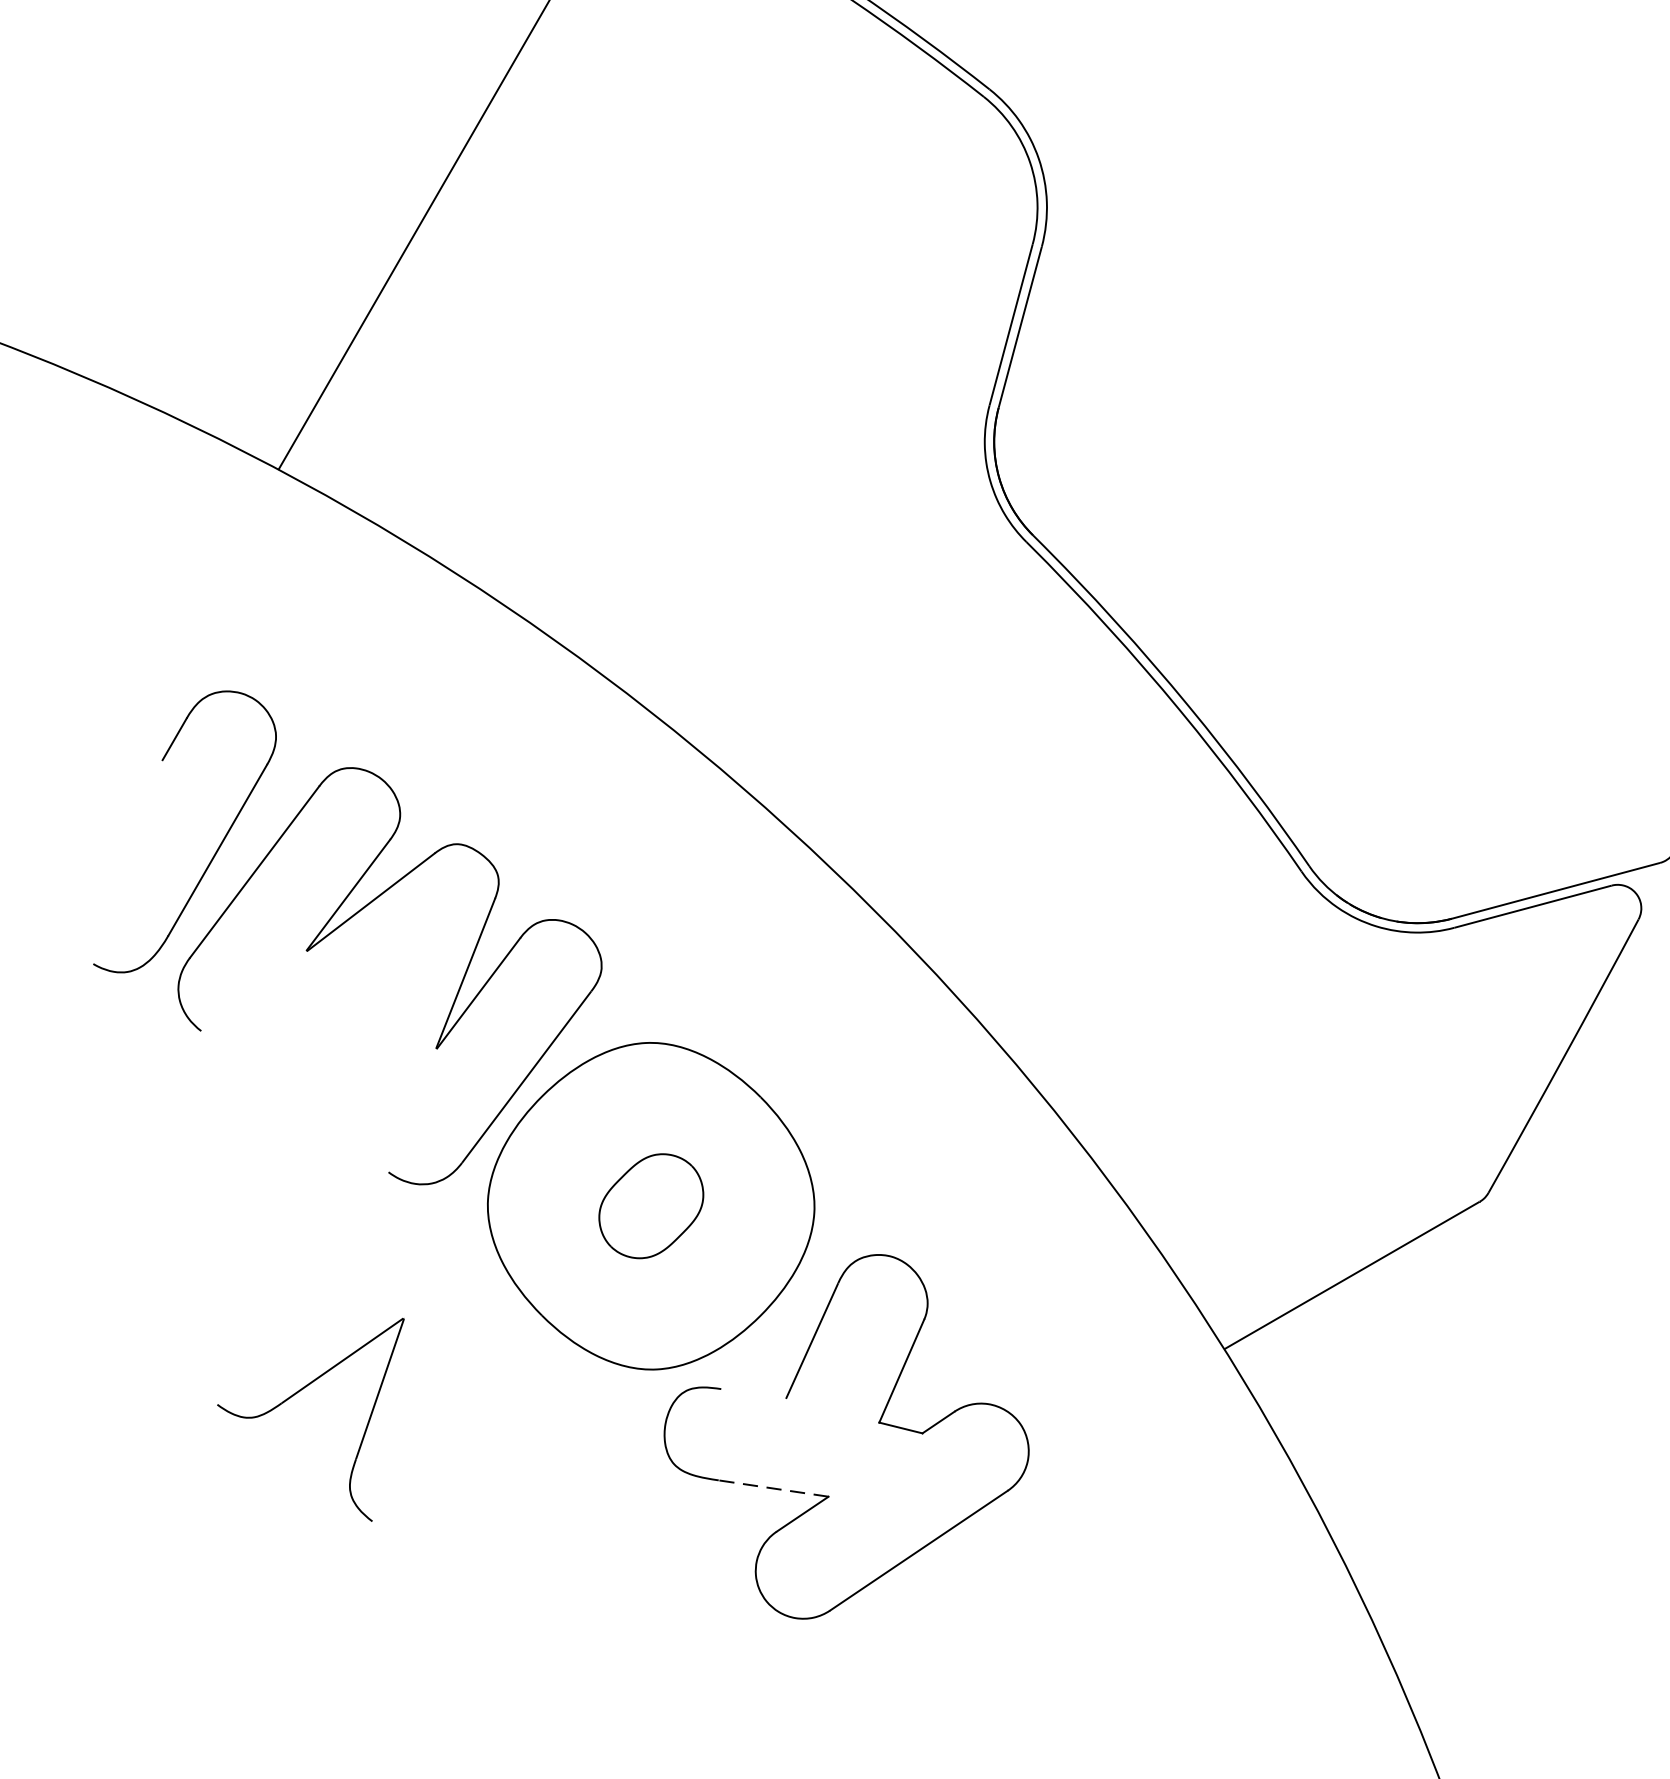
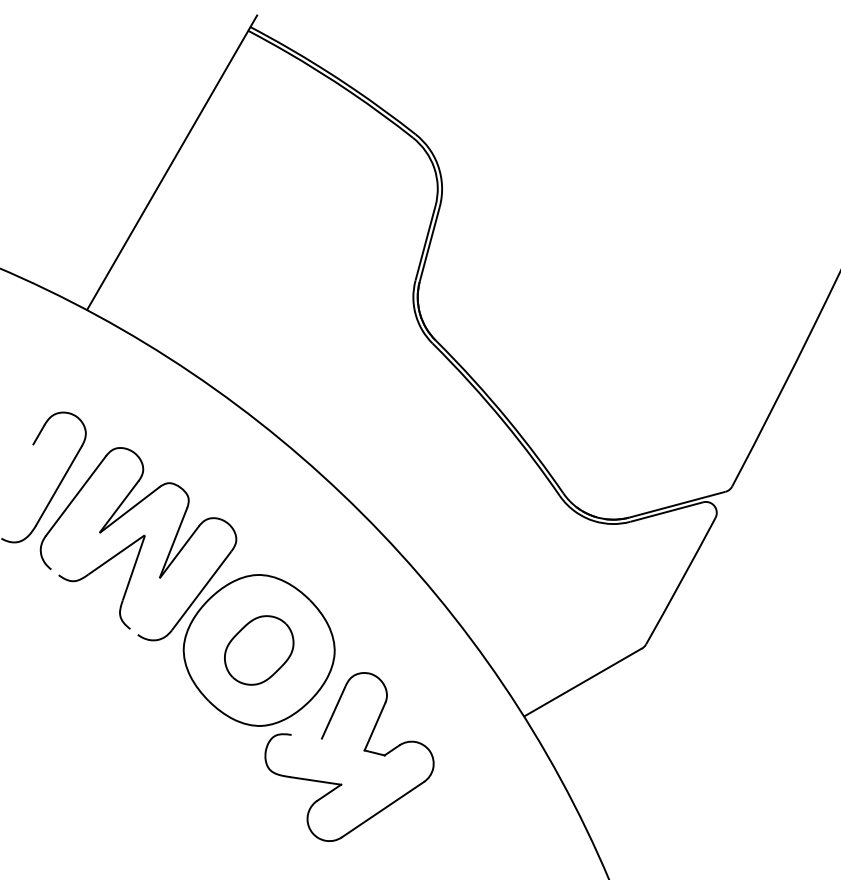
part: (651, 1206) -> (259, 650), size x1.43
part: (292, 1398) -> (93, 572), moved
line: (772, 1487) -> (315, 780), dashed -> solid

